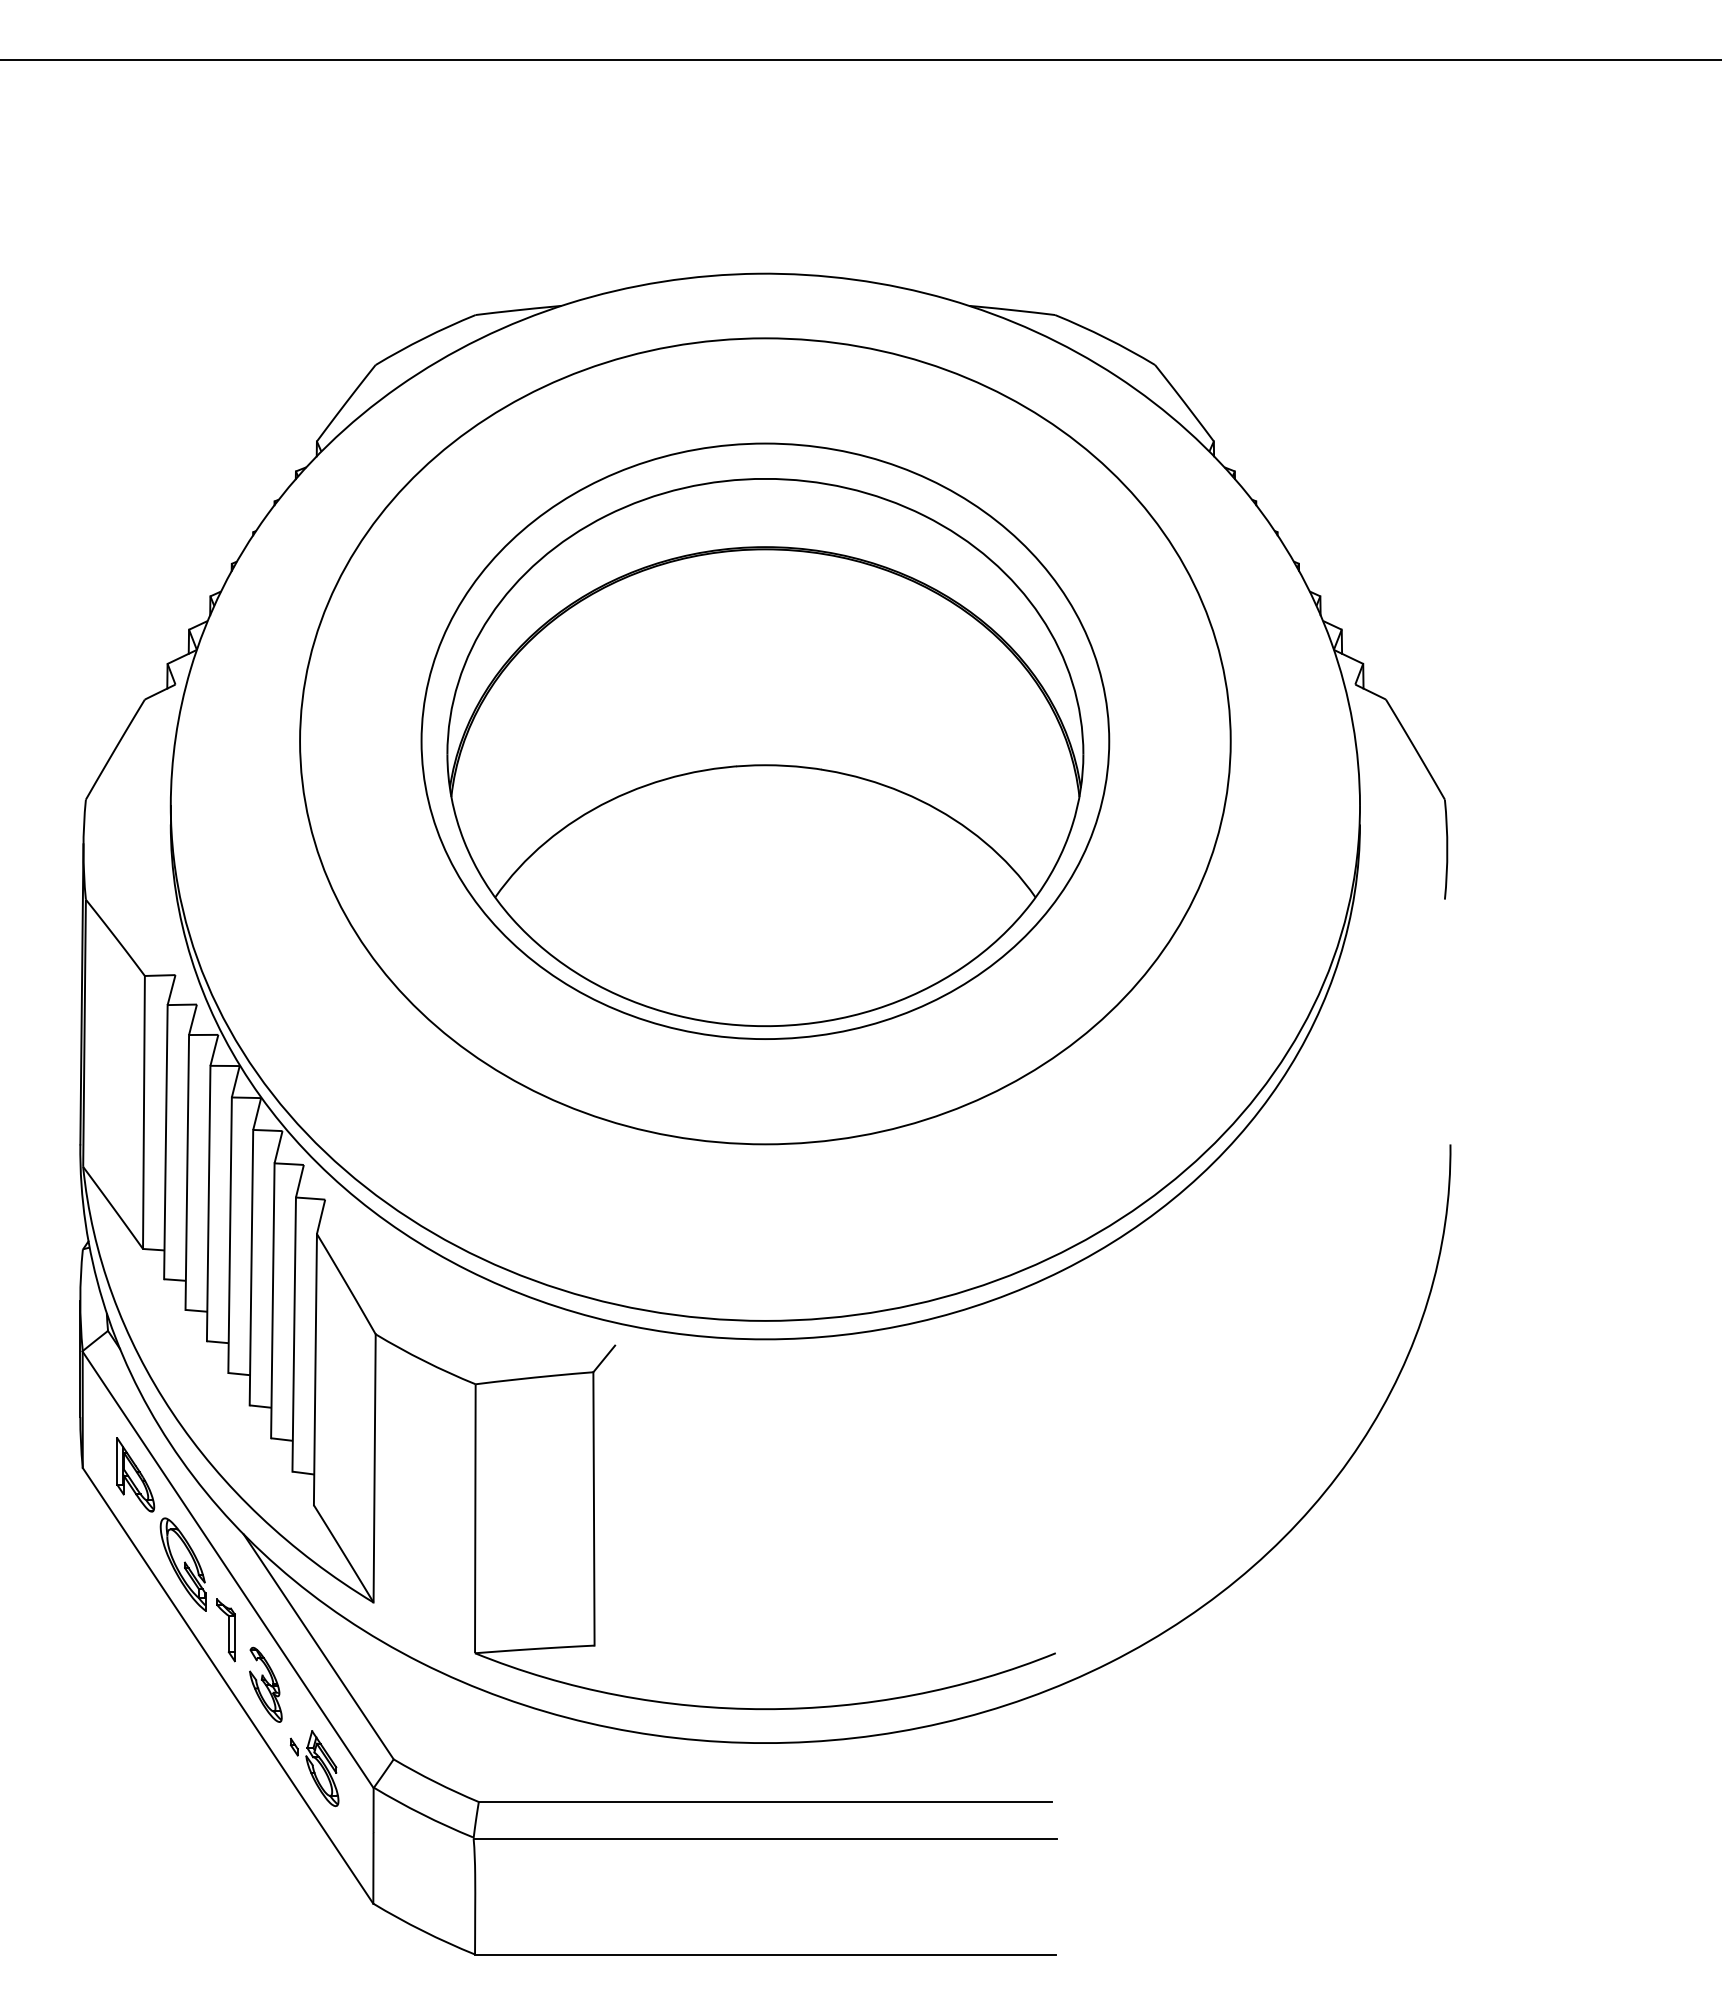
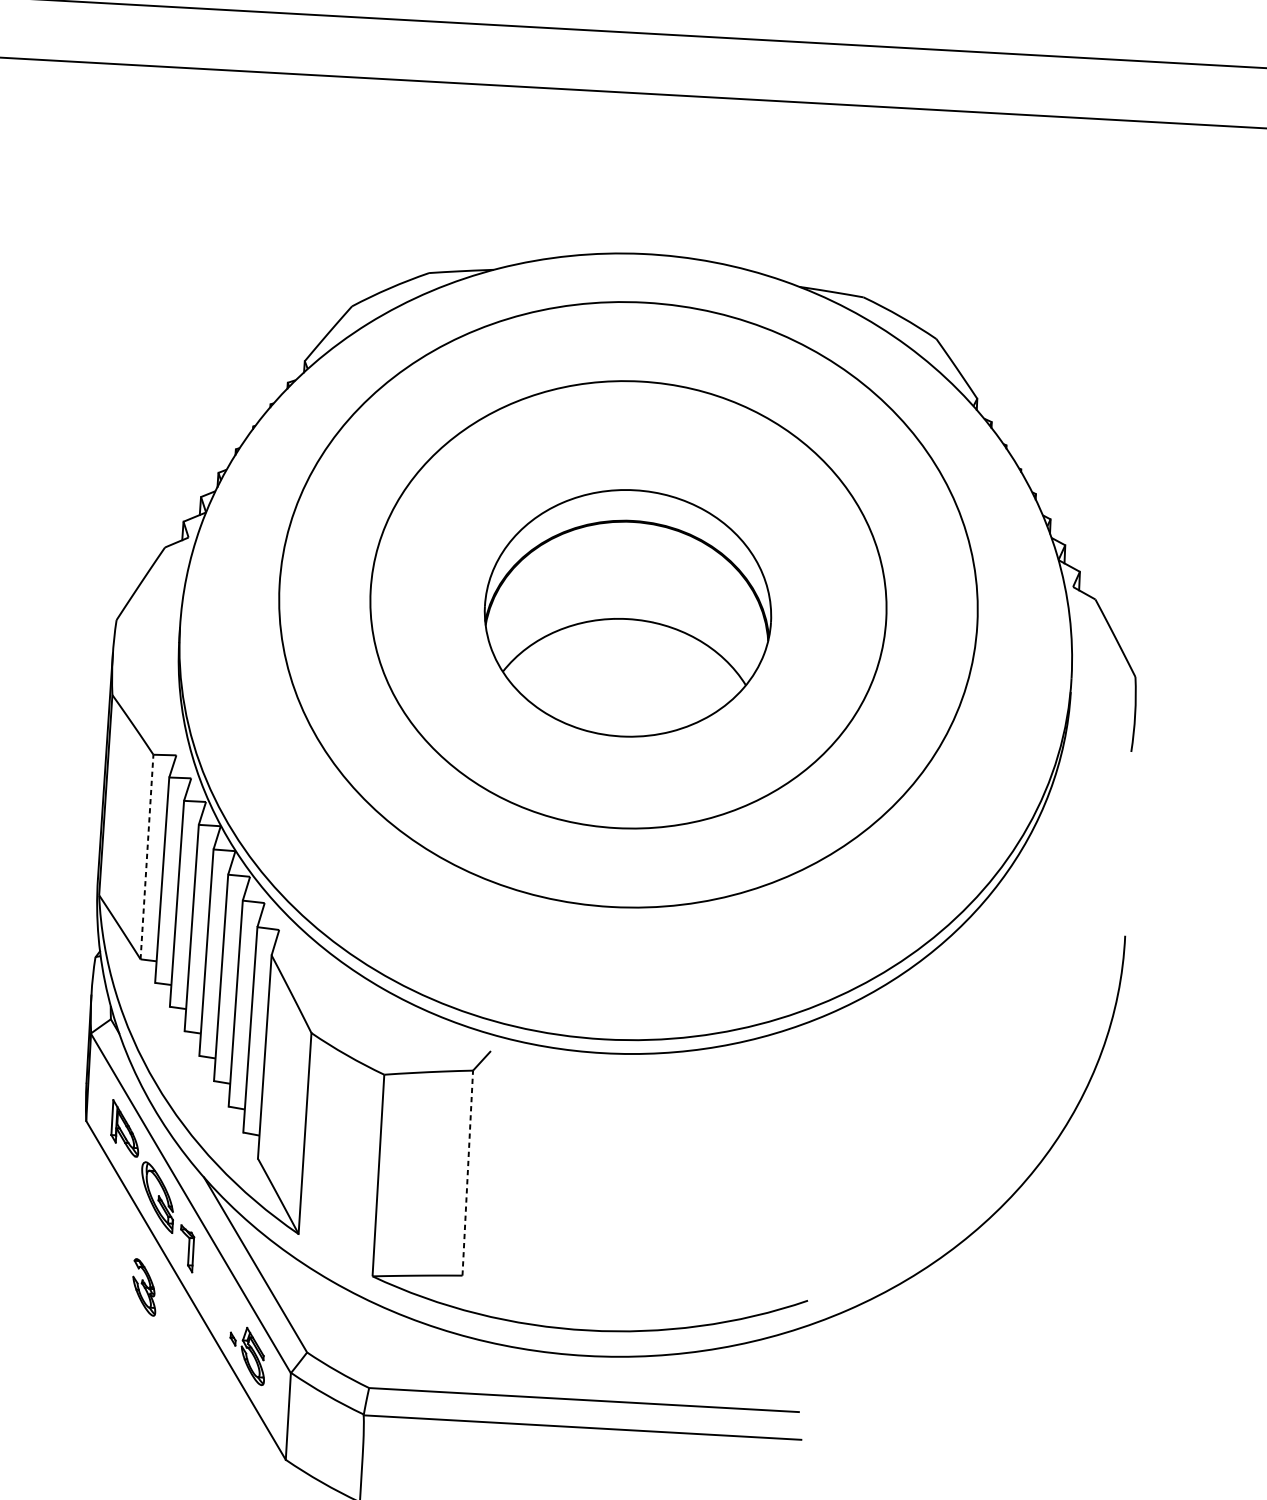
part: (765, 752) -> (628, 613), size x0.6
line: (143, 1112) -> (146, 857), solid -> dashed
line: (593, 1508) -> (467, 1172), solid -> dashed
part: (265, 1684) -> (144, 1287), moved

